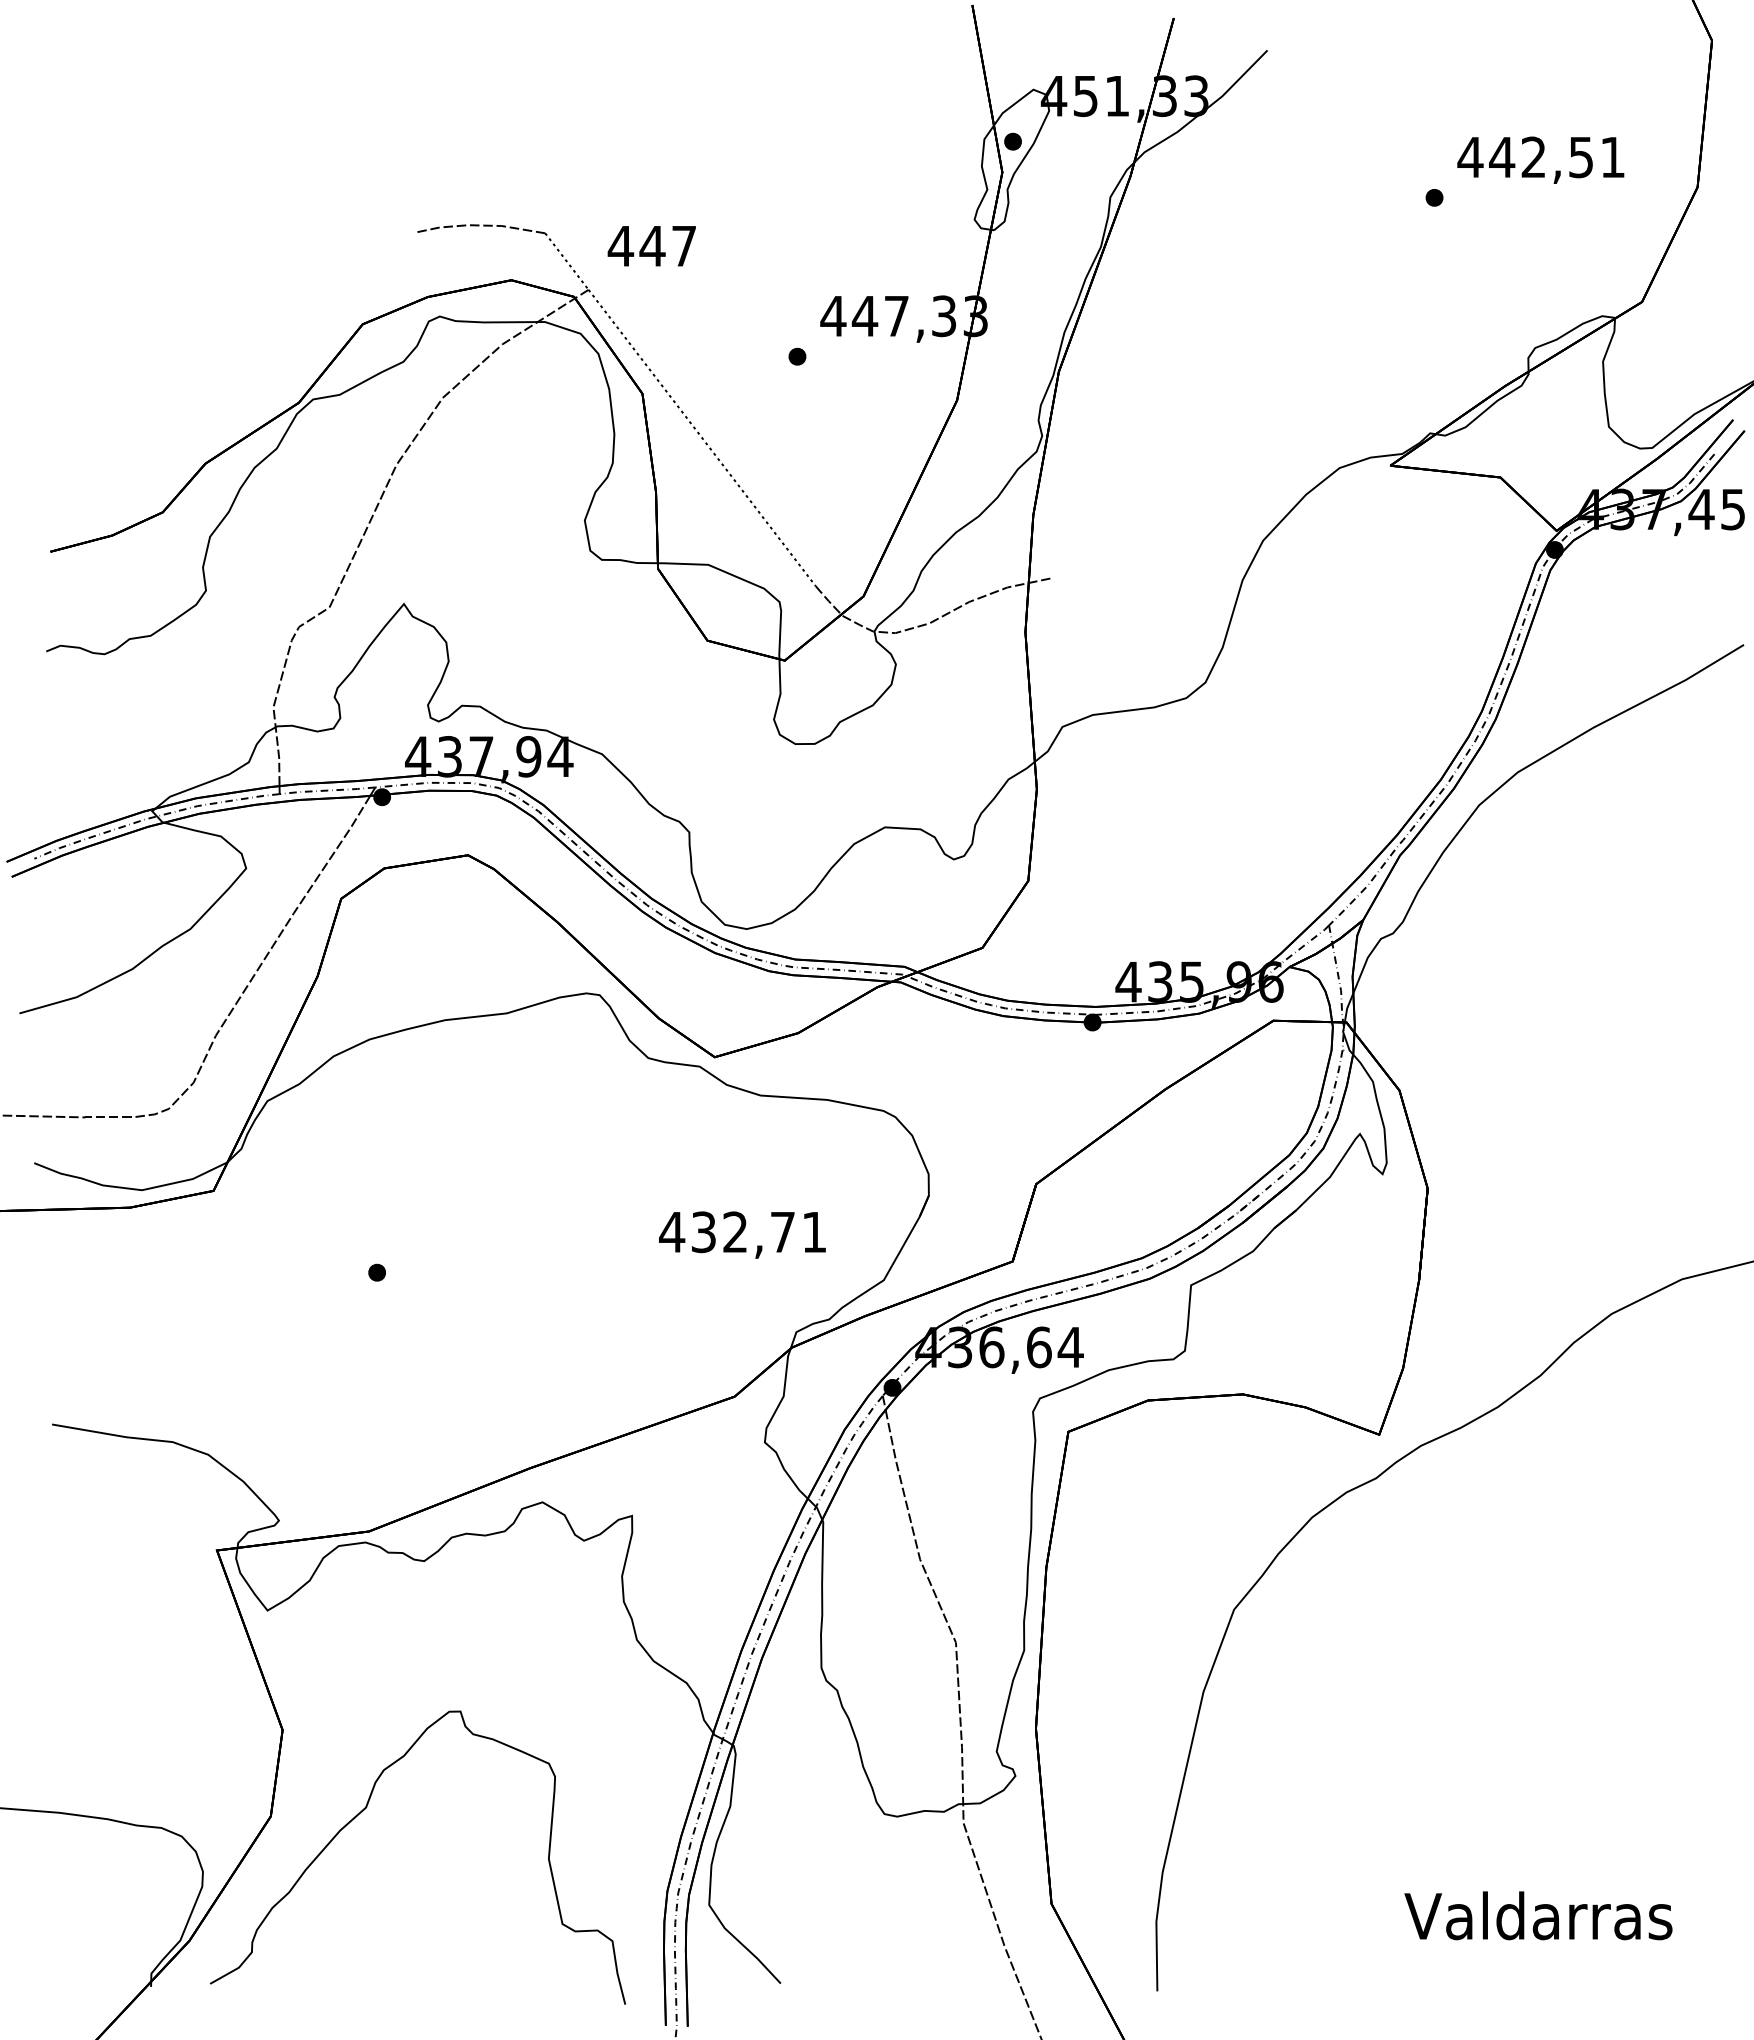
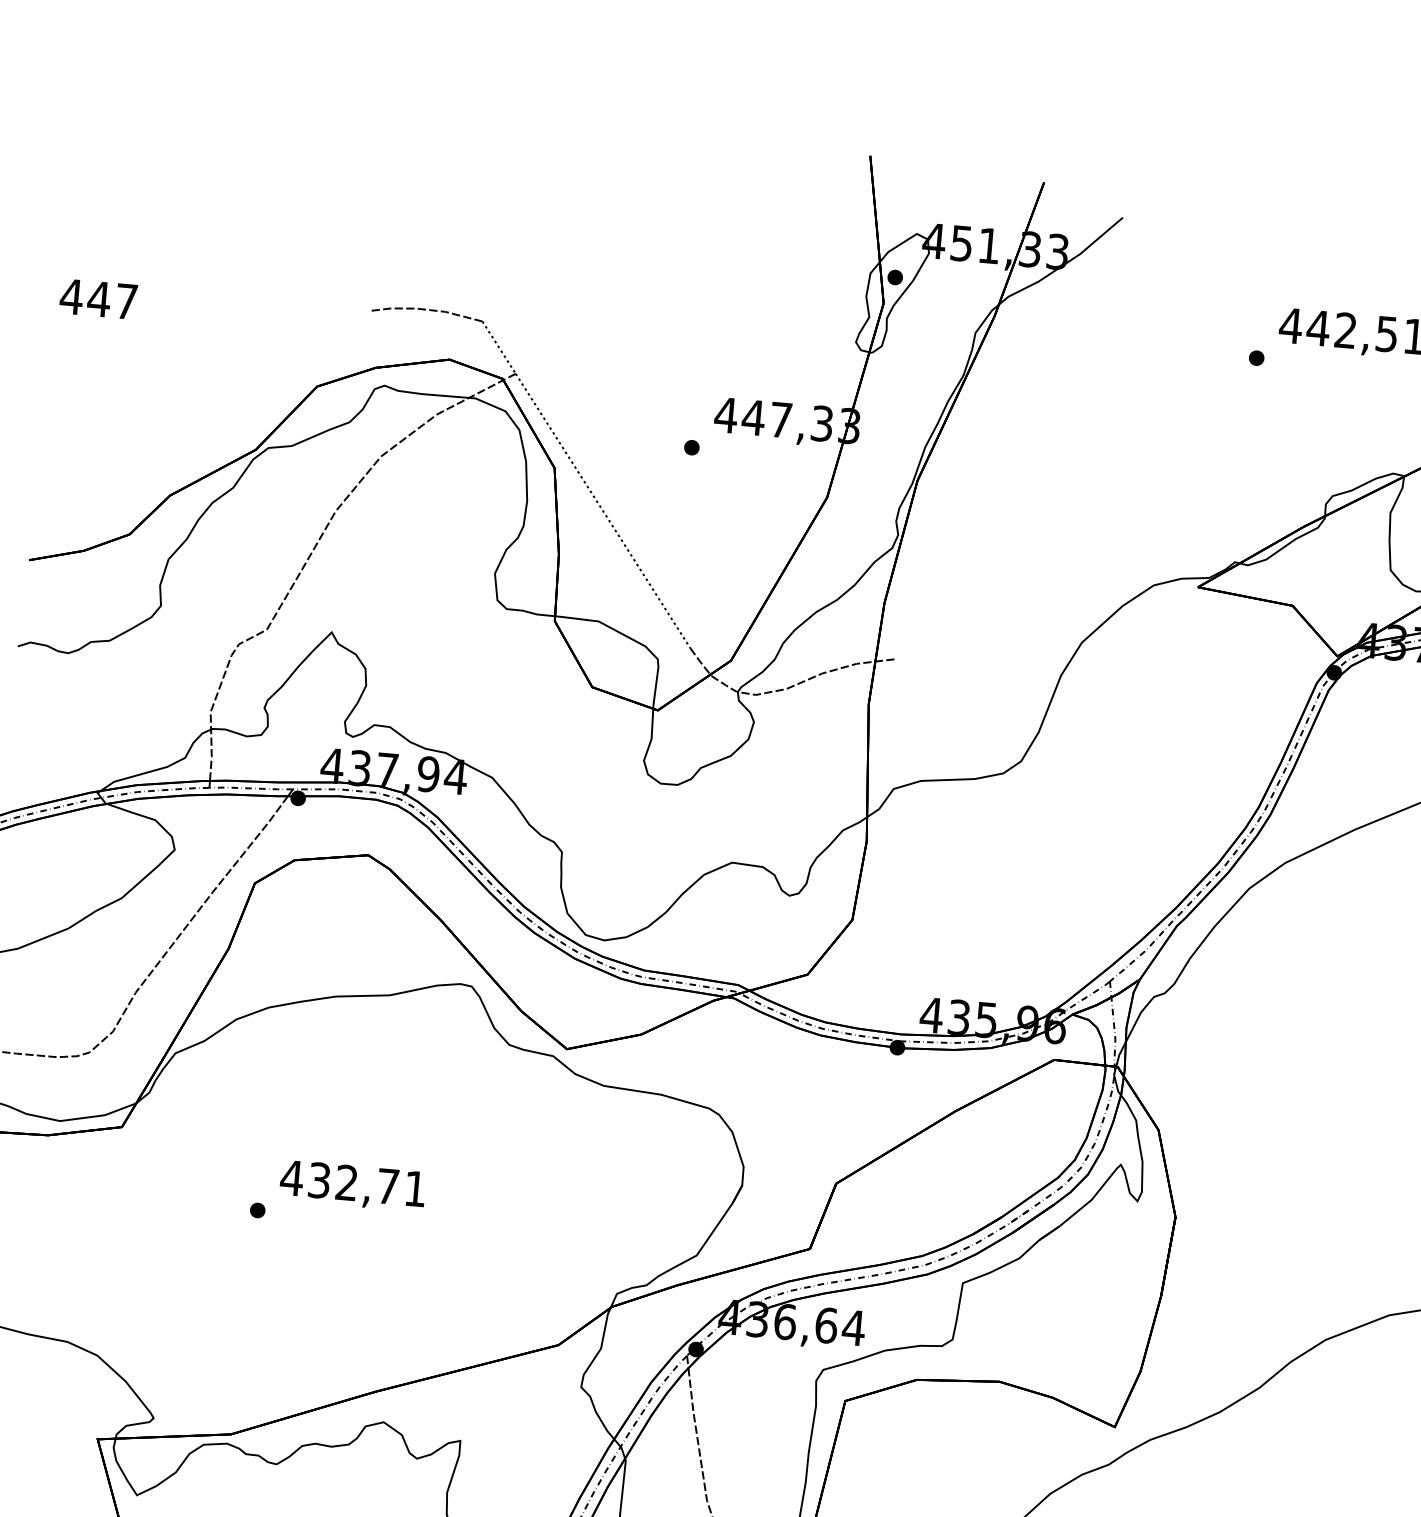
text: (651, 246) -> (98, 299), moved
text: (742, 1234) -> (352, 1185), moved

